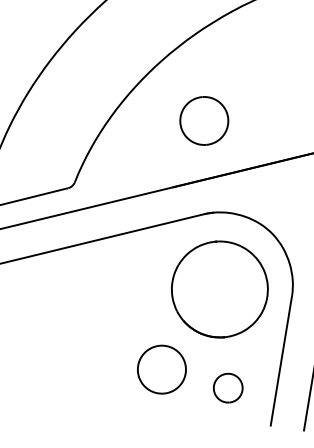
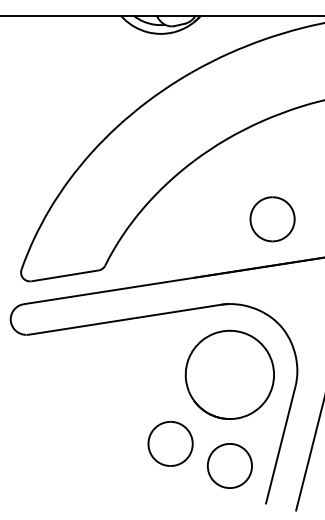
part: (204, 121) -> (272, 219), moved
part: (227, 387) -> (229, 465), size x1.67

